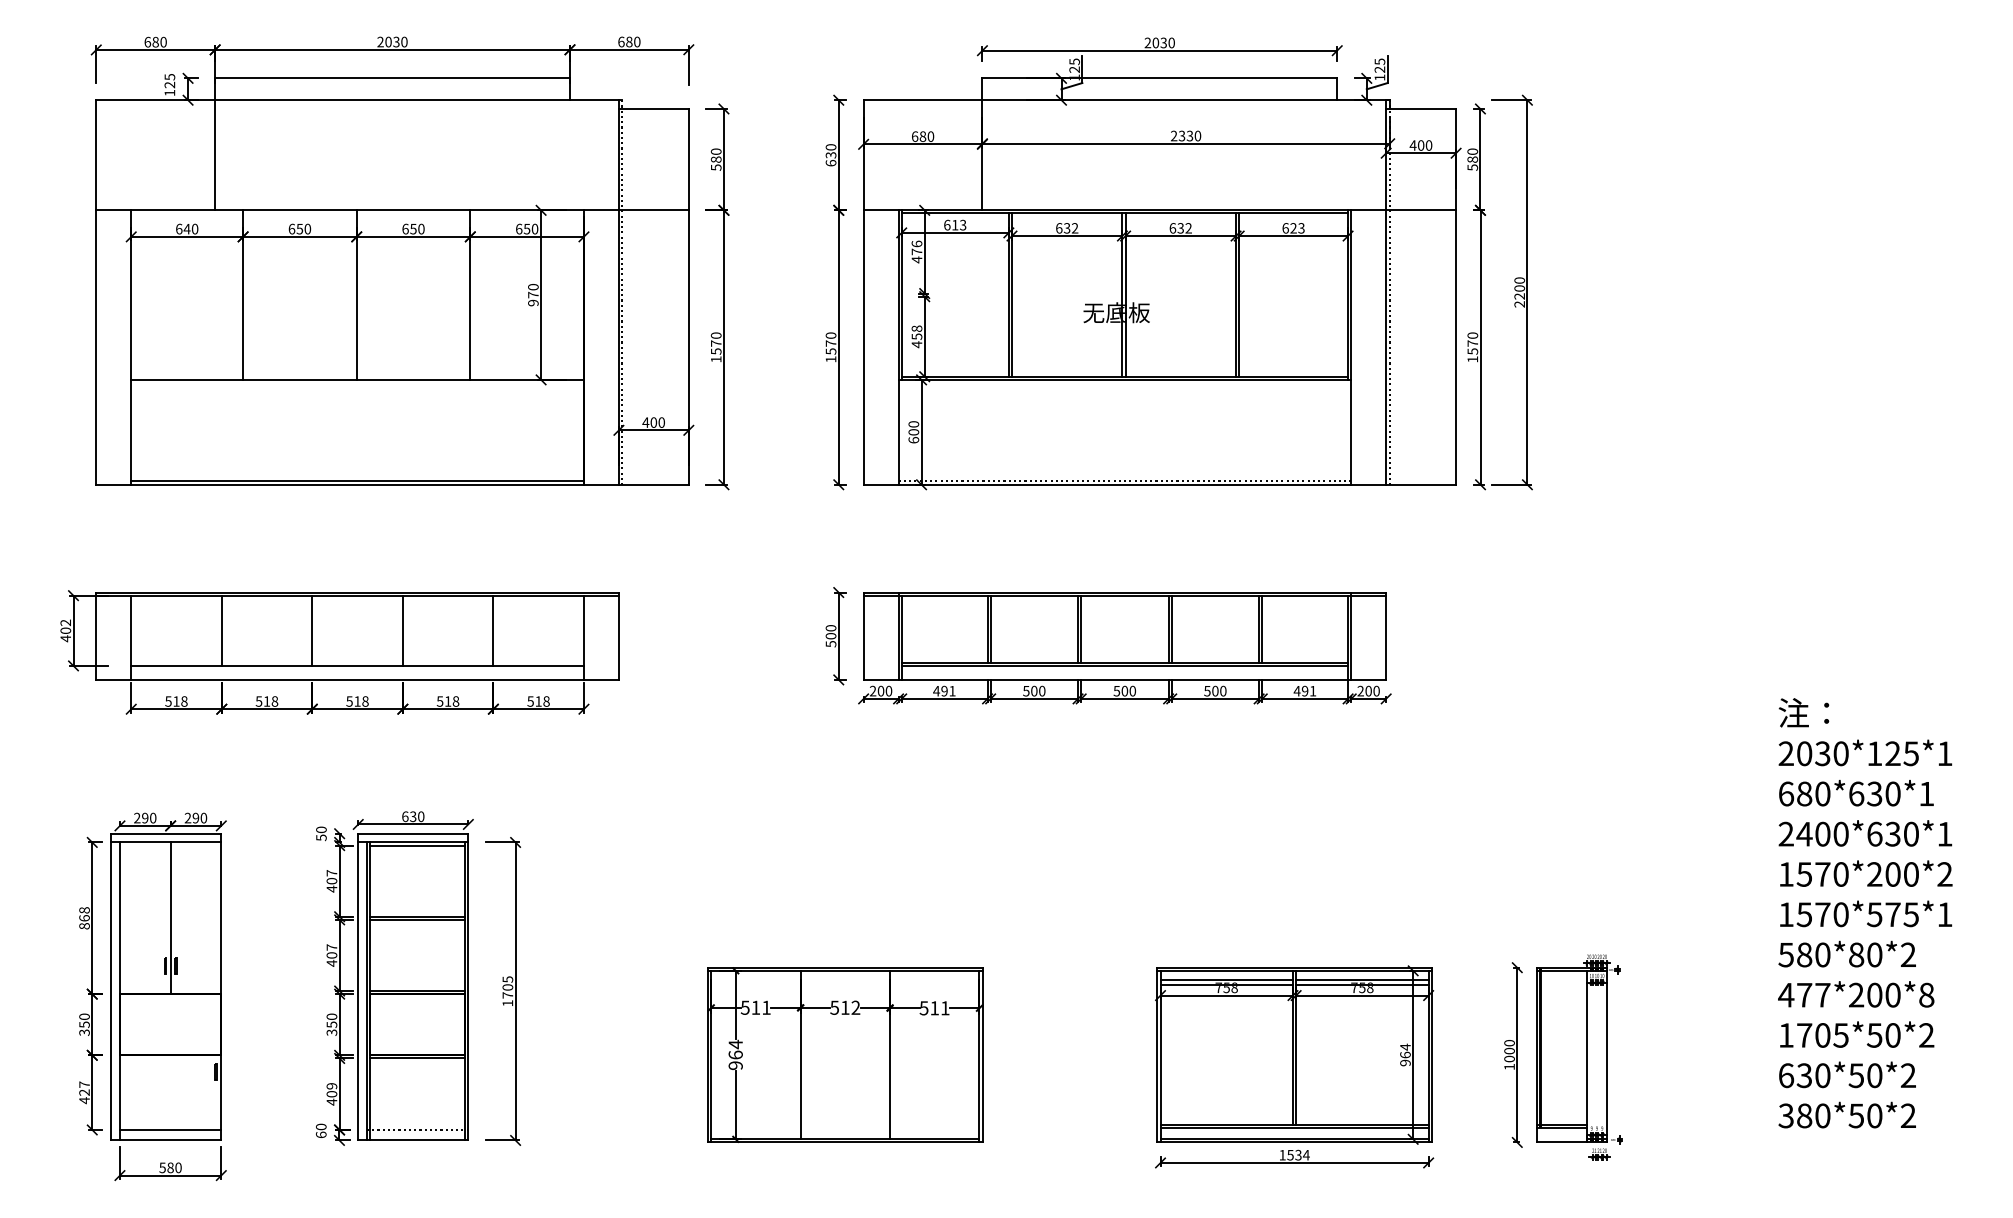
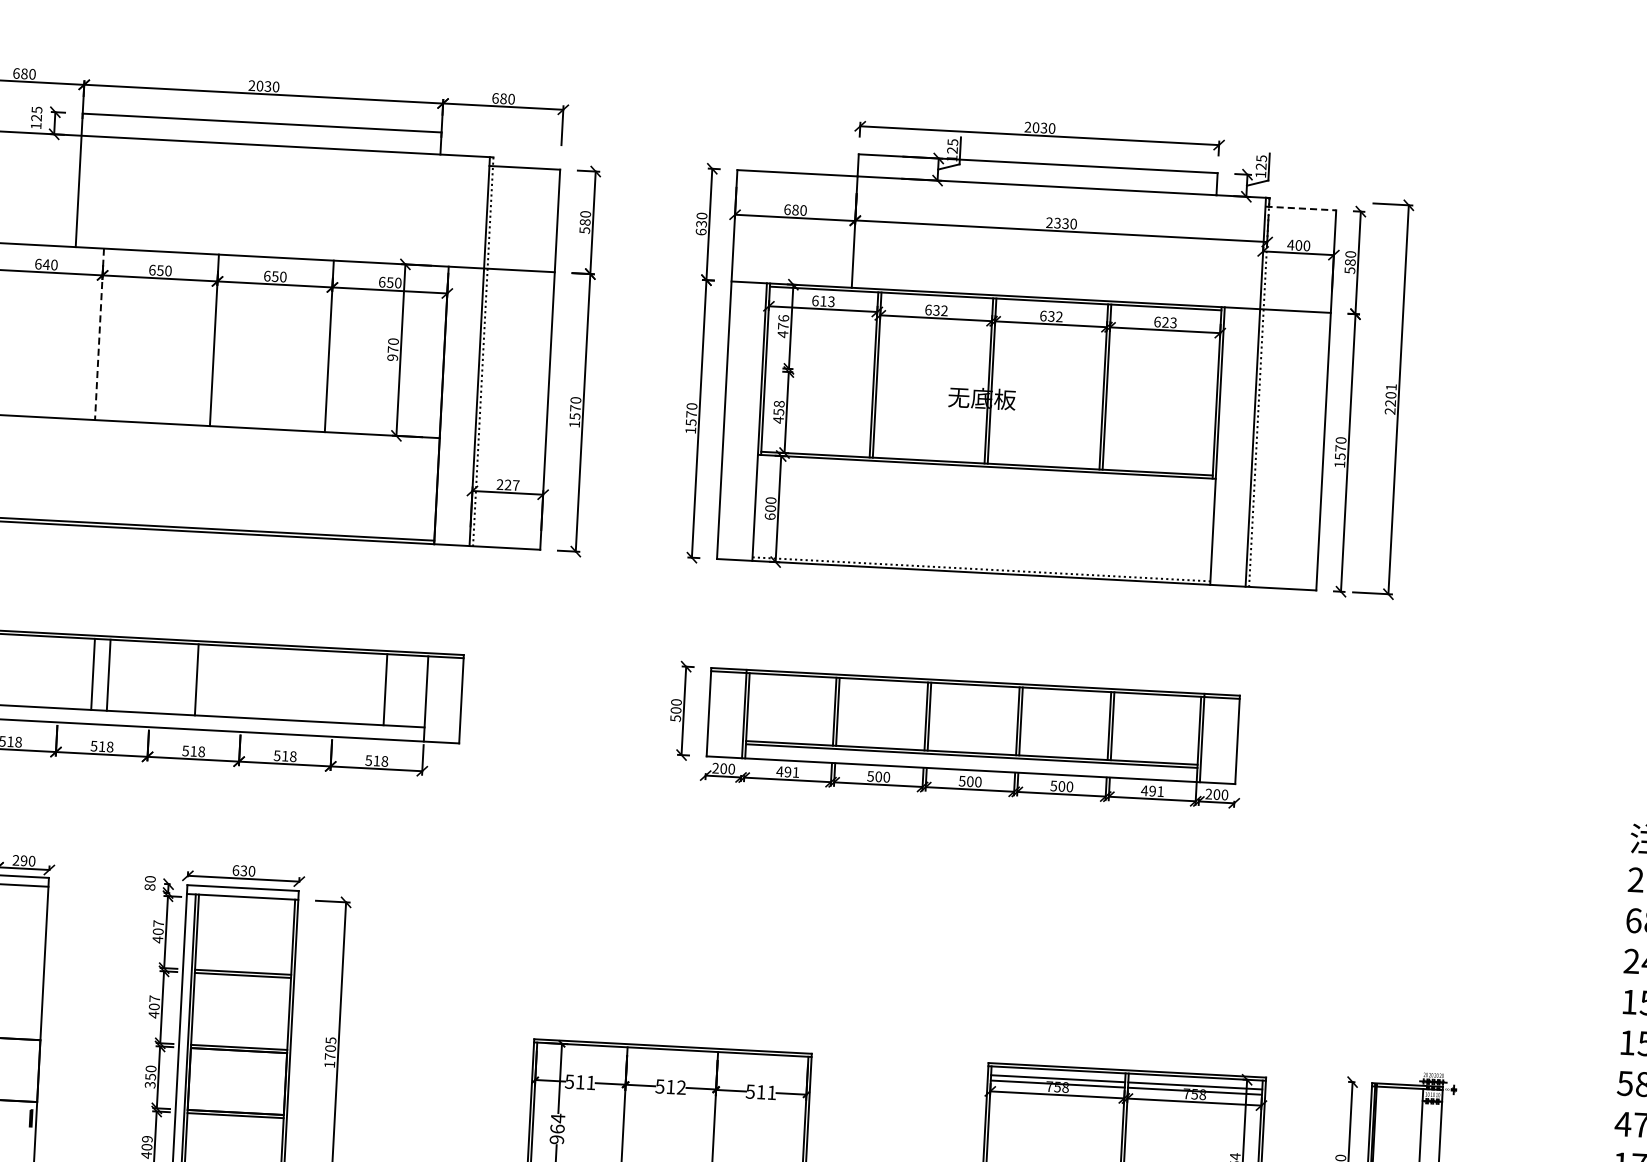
line: (1421, 108) -> (1301, 208), solid -> dashed
text: (1519, 280) -> (1391, 387), 2200 -> 2201
line: (243, 295) -> (99, 334), solid -> dashed
text: (653, 422) -> (507, 484), 400 -> 227
line: (221, 630) -> (108, 674), moved
line: (312, 630) -> (93, 674), moved
line: (402, 630) -> (196, 679), moved
line: (493, 630) -> (385, 689), moved
text: (321, 837) -> (150, 887), 50 -> 80
line: (417, 845) -> (246, 900), removed

